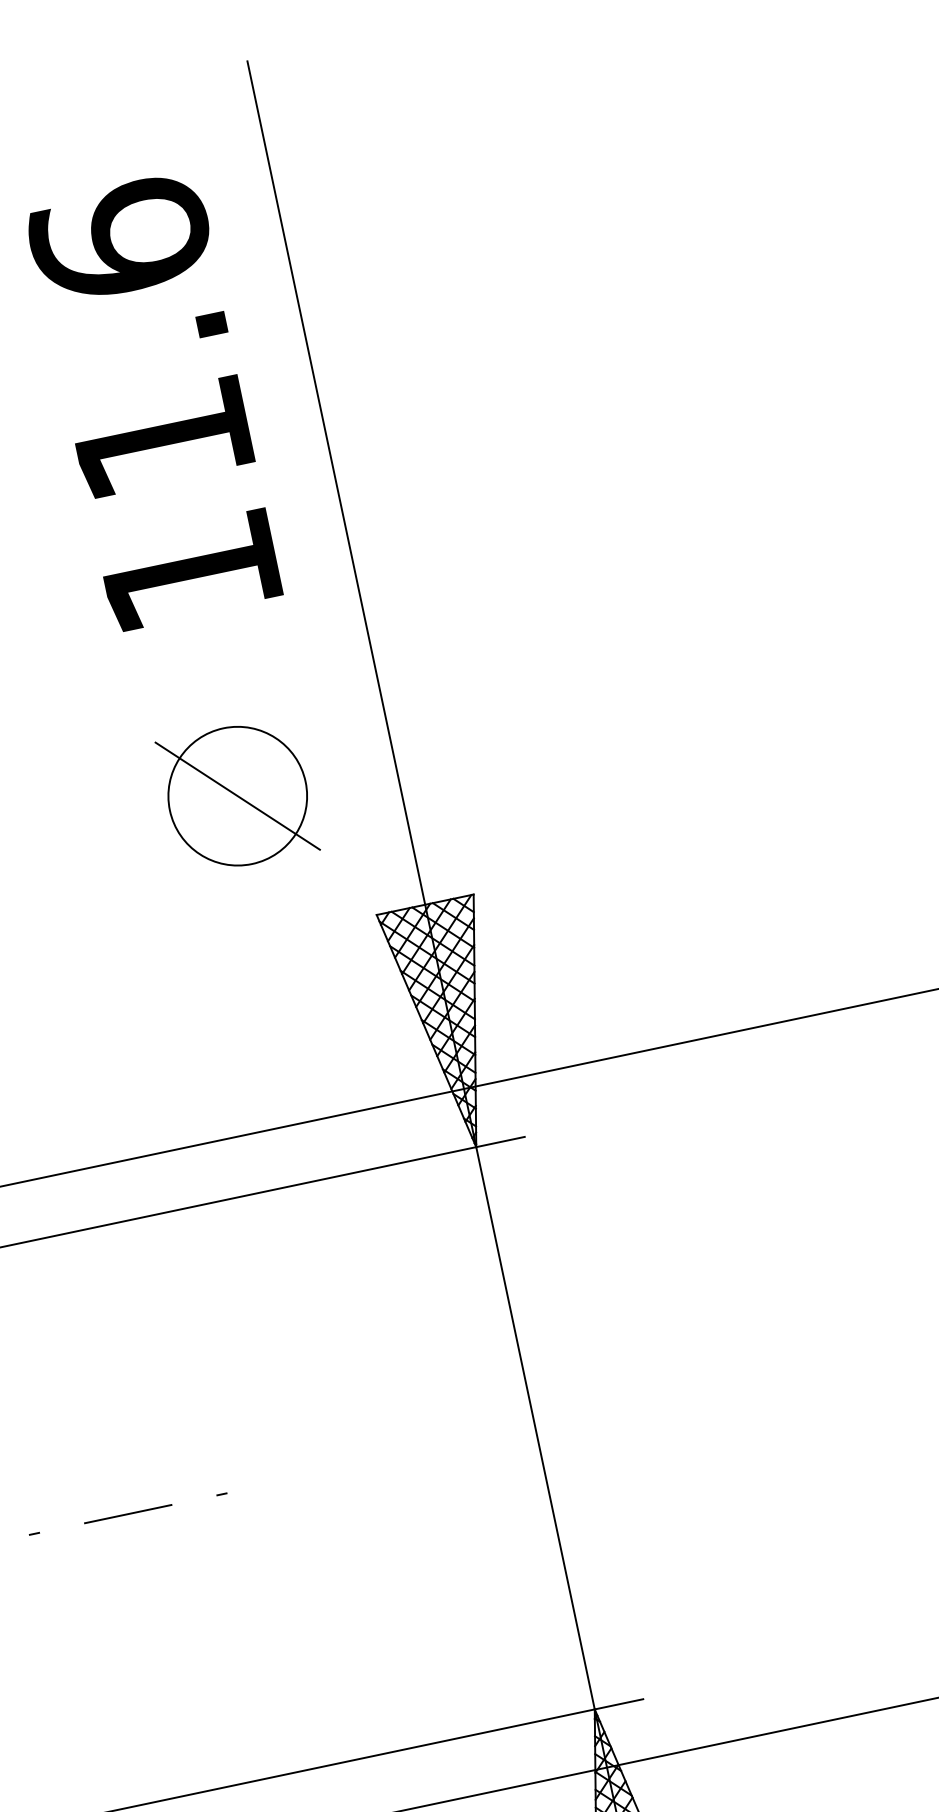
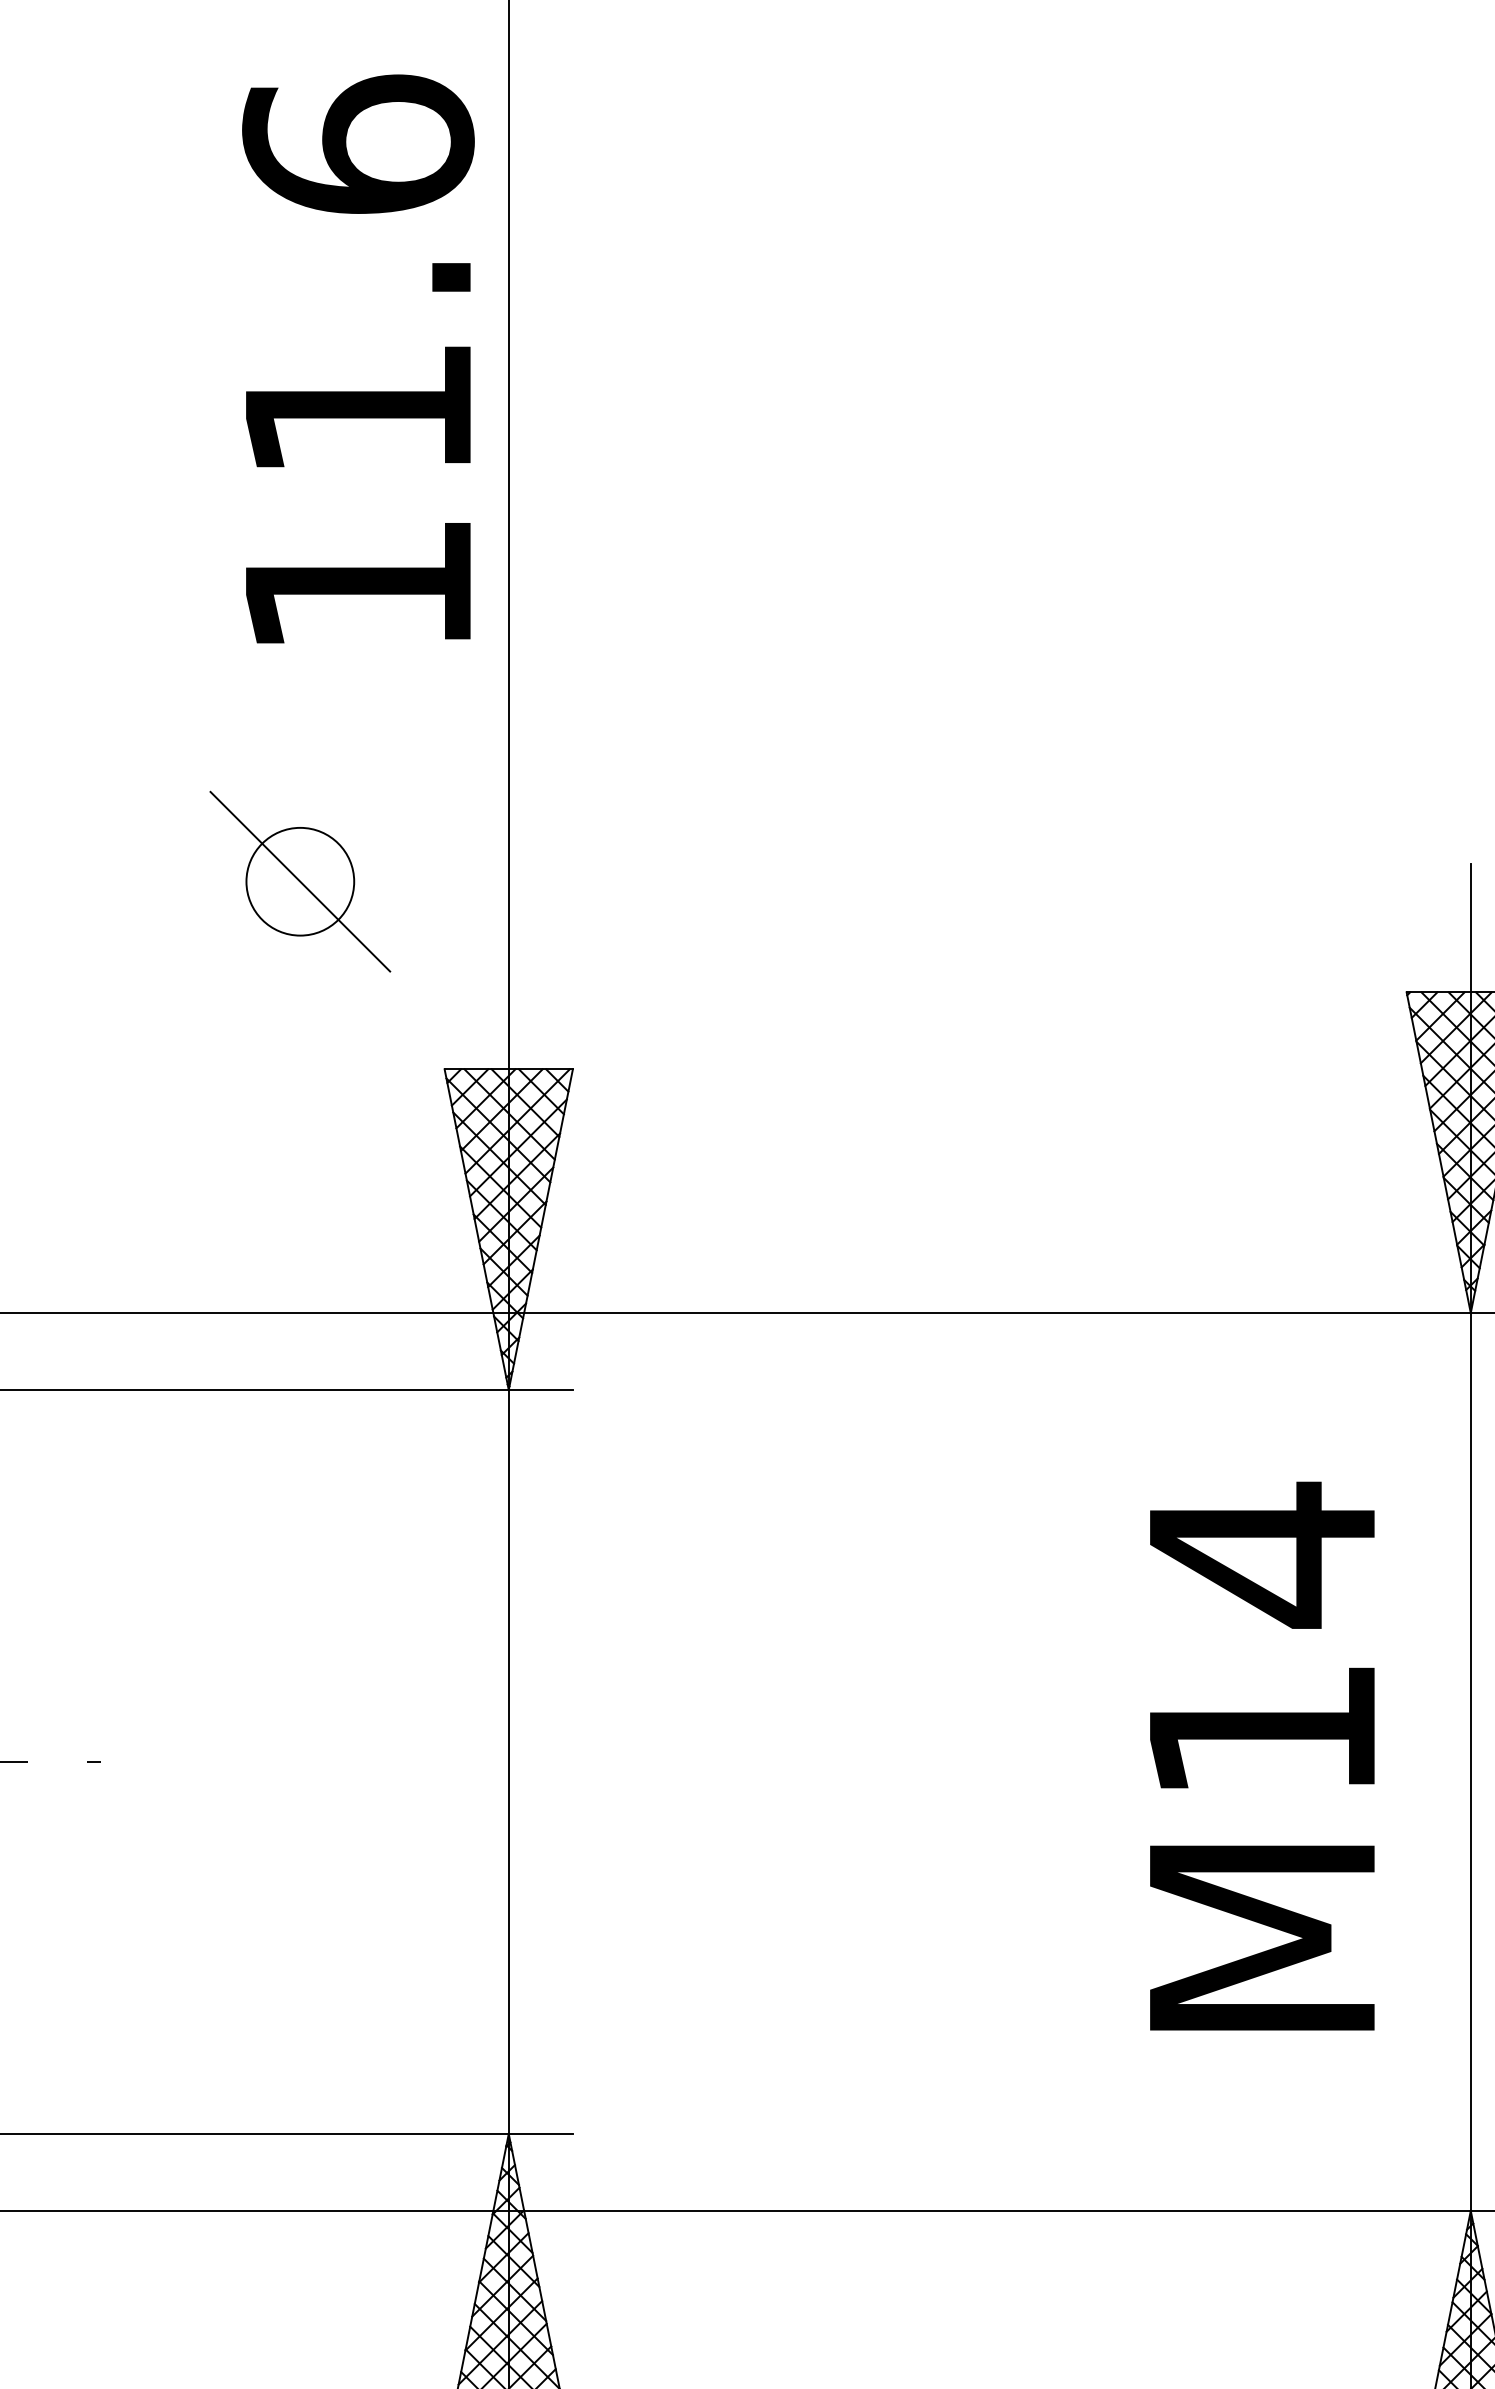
text: (154, 400) -> (358, 358), moved
circle: (237, 795) -> (300, 881), size x0.6

